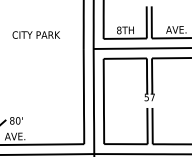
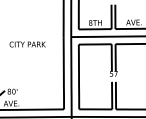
text: (36, 35) -> (27, 44), moved

